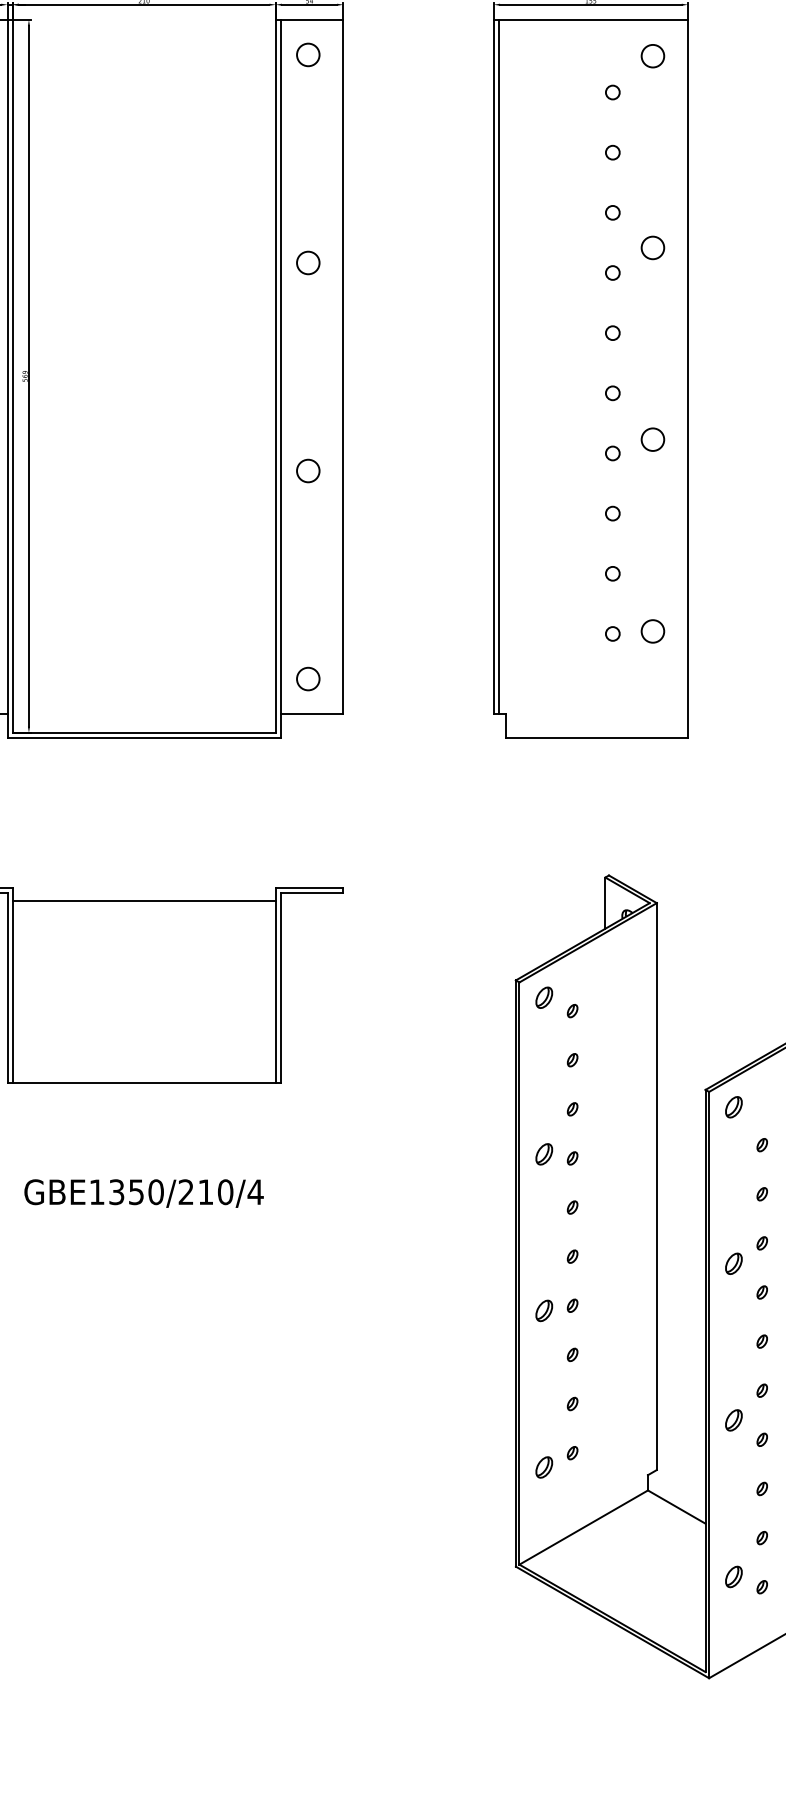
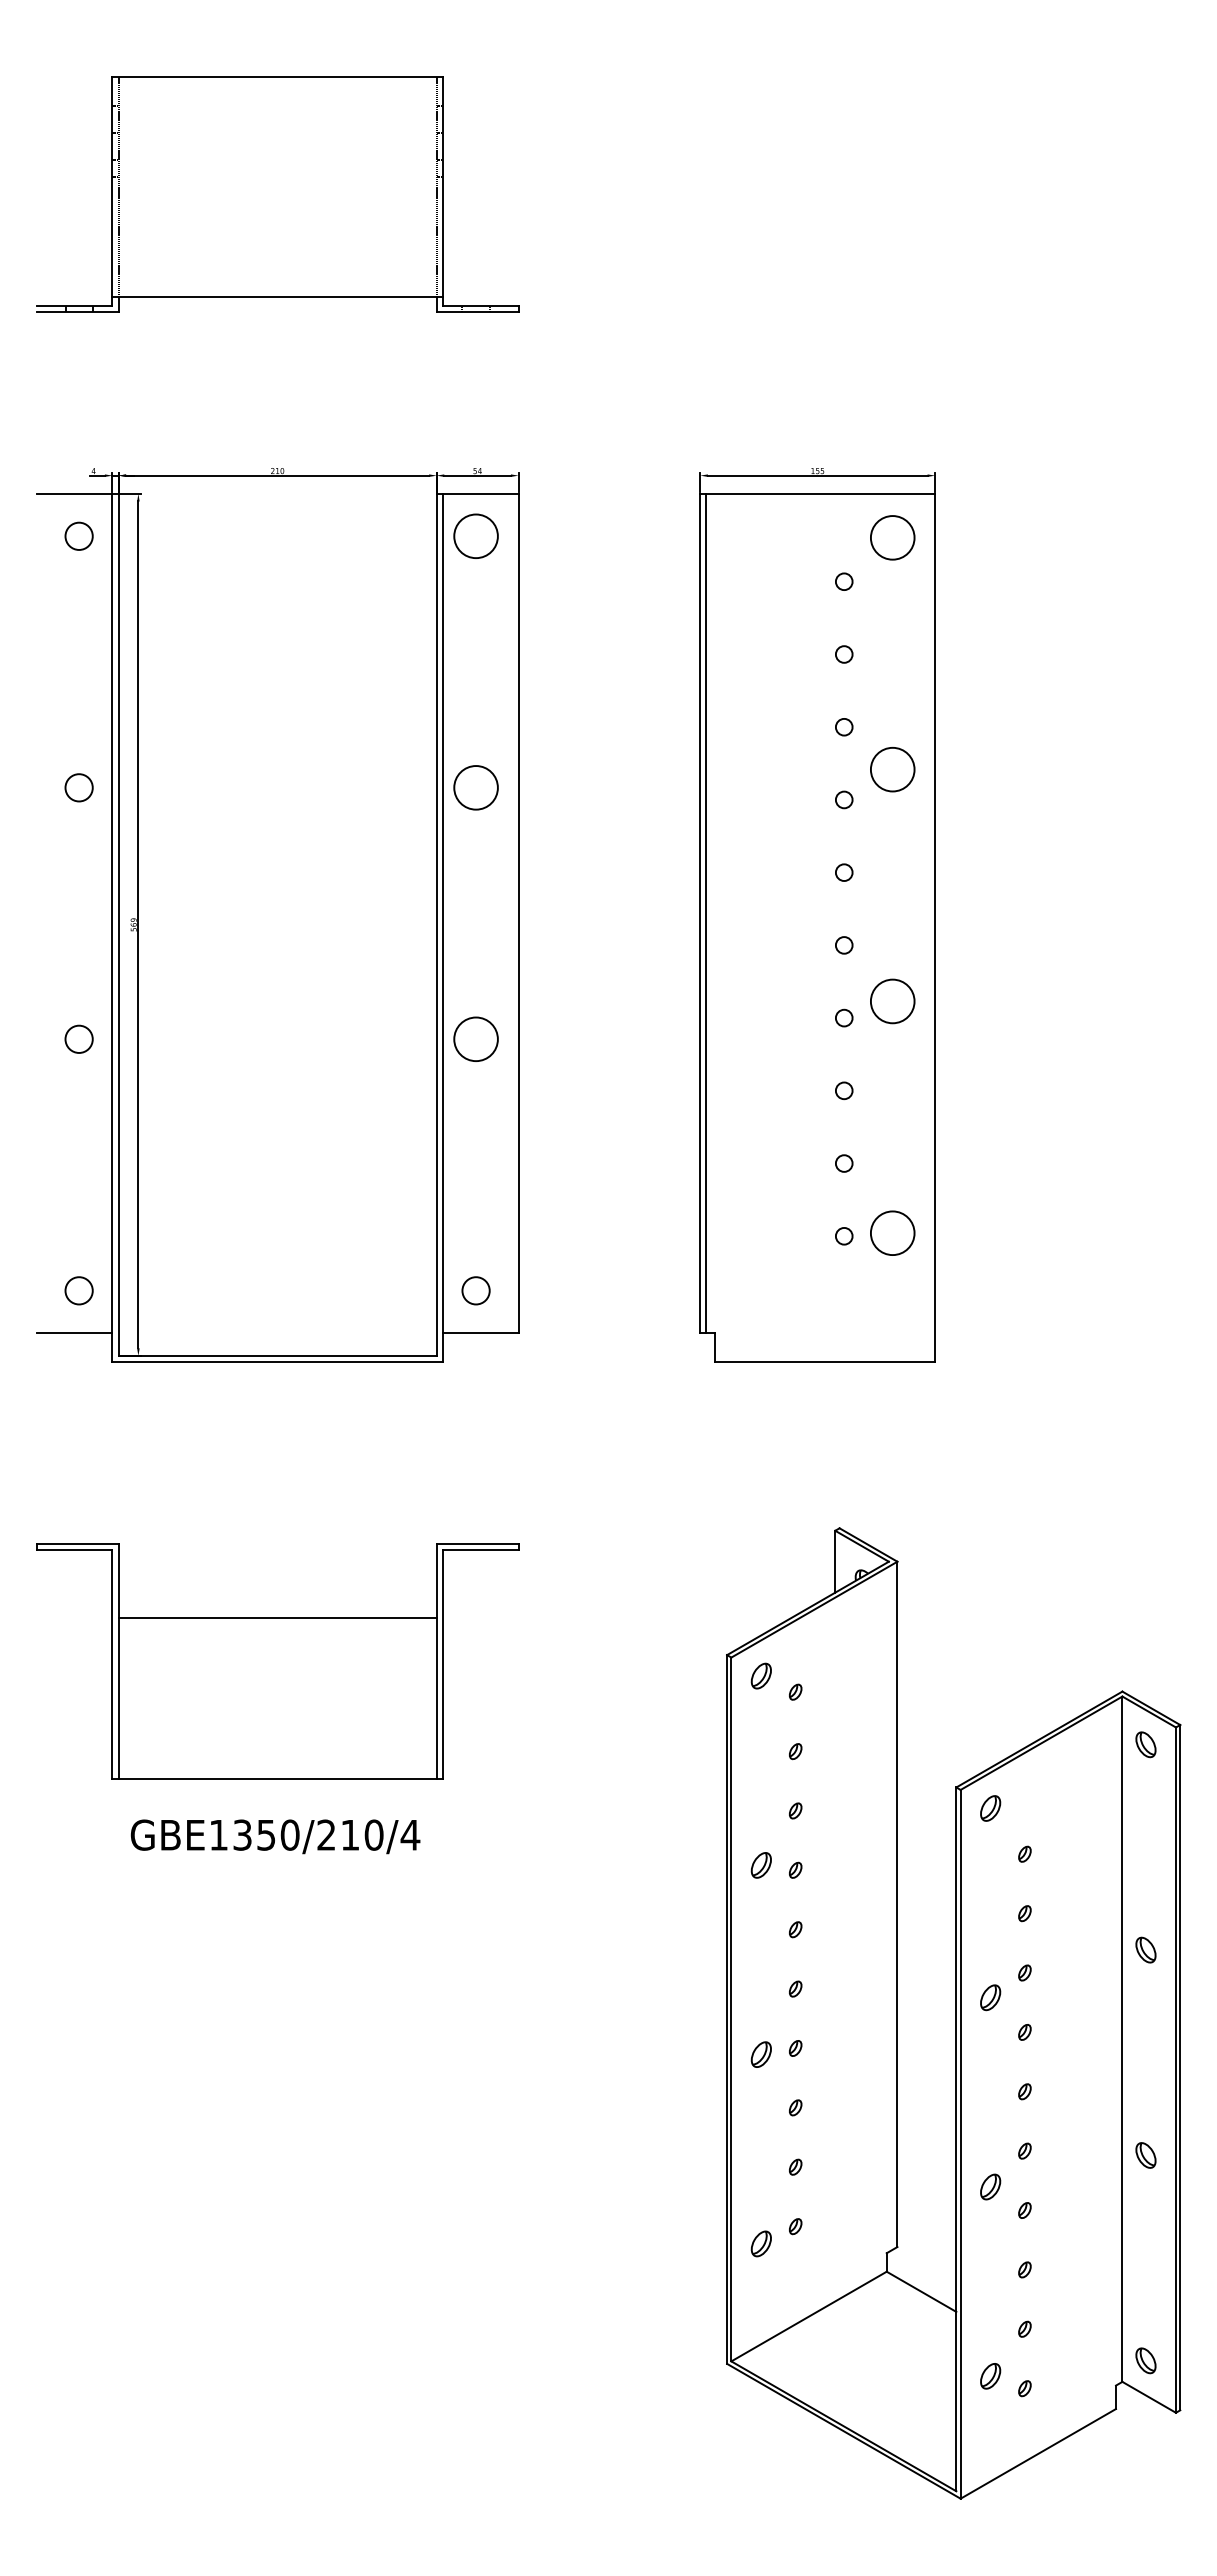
circle: (307, 54) -> (475, 535), size x1.6
circle: (652, 55) -> (892, 537), size x1.6
circle: (652, 247) -> (892, 769), size x1.6
circle: (307, 262) -> (475, 787), size x1.6
circle: (652, 439) -> (892, 1001), size x1.6
circle: (307, 470) -> (475, 1038), size x1.6
circle: (652, 630) -> (892, 1232), size x1.6
line: (144, 900) -> (277, 1617), moved
text: (144, 1193) -> (275, 1836), moved

